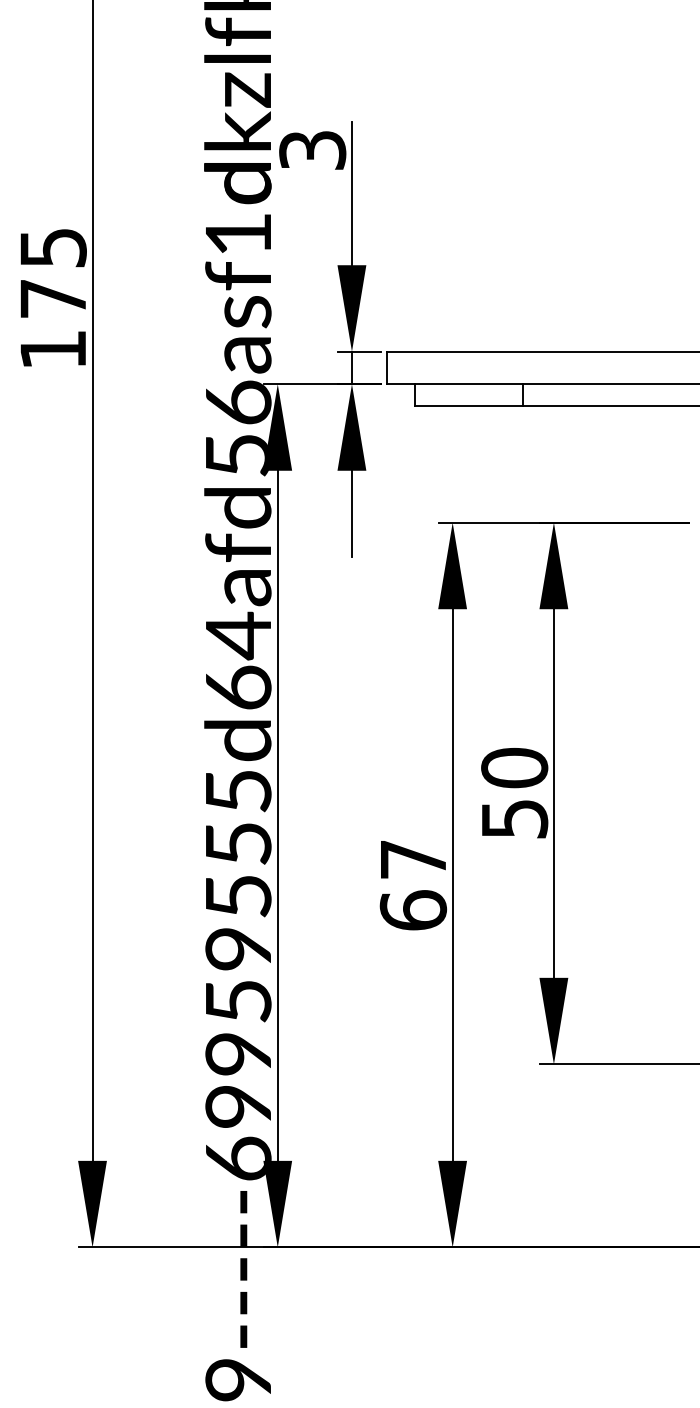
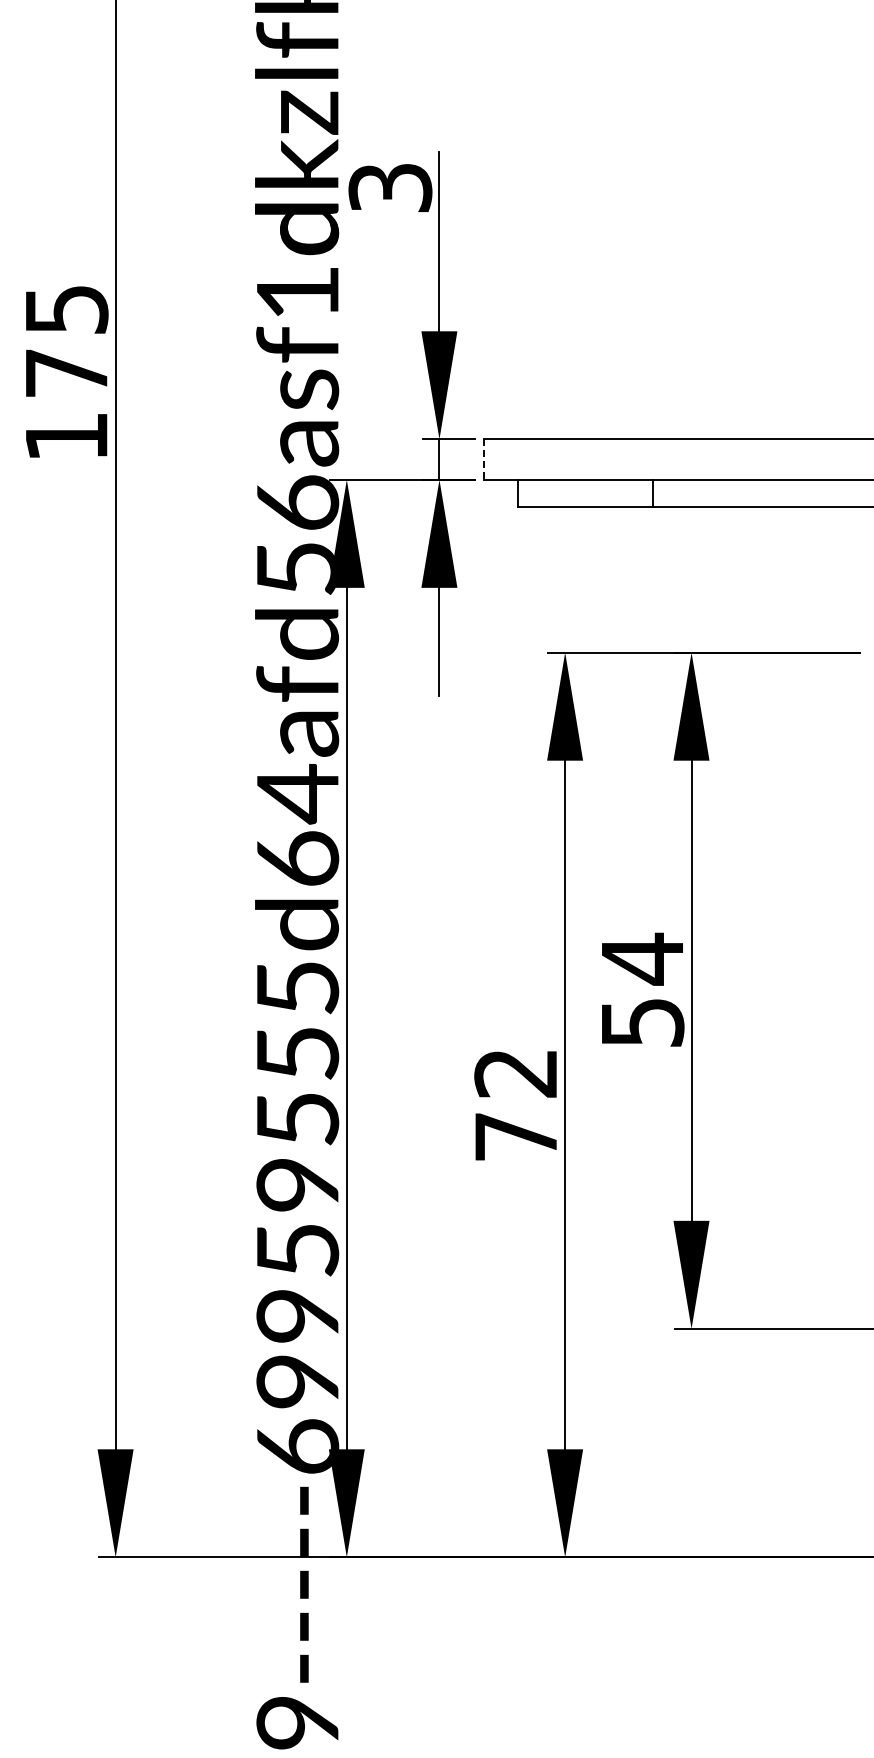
line: (387, 368) -> (483, 460), solid -> dashed
text: (514, 767) -> (642, 958), 50 -> 54
text: (413, 885) -> (516, 1105), 67 -> 72

